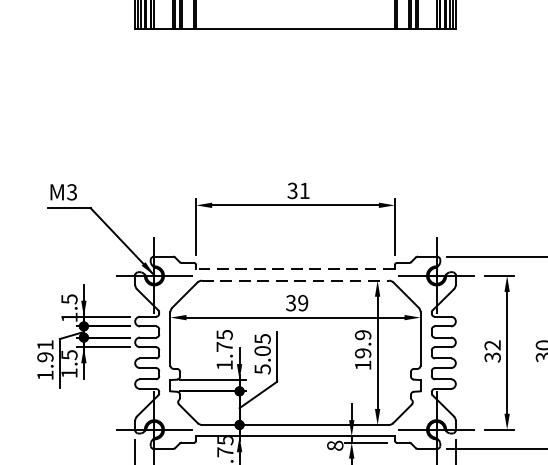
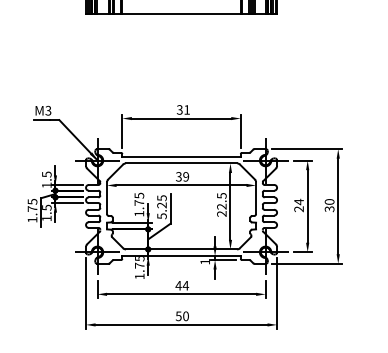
line: (295, 269) -> (181, 156), dashed -> solid
line: (295, 280) -> (181, 163), dashed -> solid
text: (362, 349) -> (221, 204), 19.9 -> 22.5
text: (45, 351) -> (32, 205), 1.91 -> 1.75
text: (261, 351) -> (161, 205), 5.05 -> 5.25
text: (491, 351) -> (298, 205), 32 -> 24
text: (335, 445) -> (205, 261), 8 -> 1

